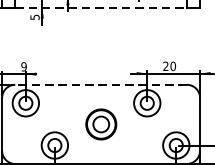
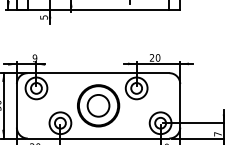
line: (101, 7) -> (98, 9), dashed -> solid
line: (101, 85) -> (98, 73), dashed -> solid
part: (101, 124) -> (98, 105), size x1.67

